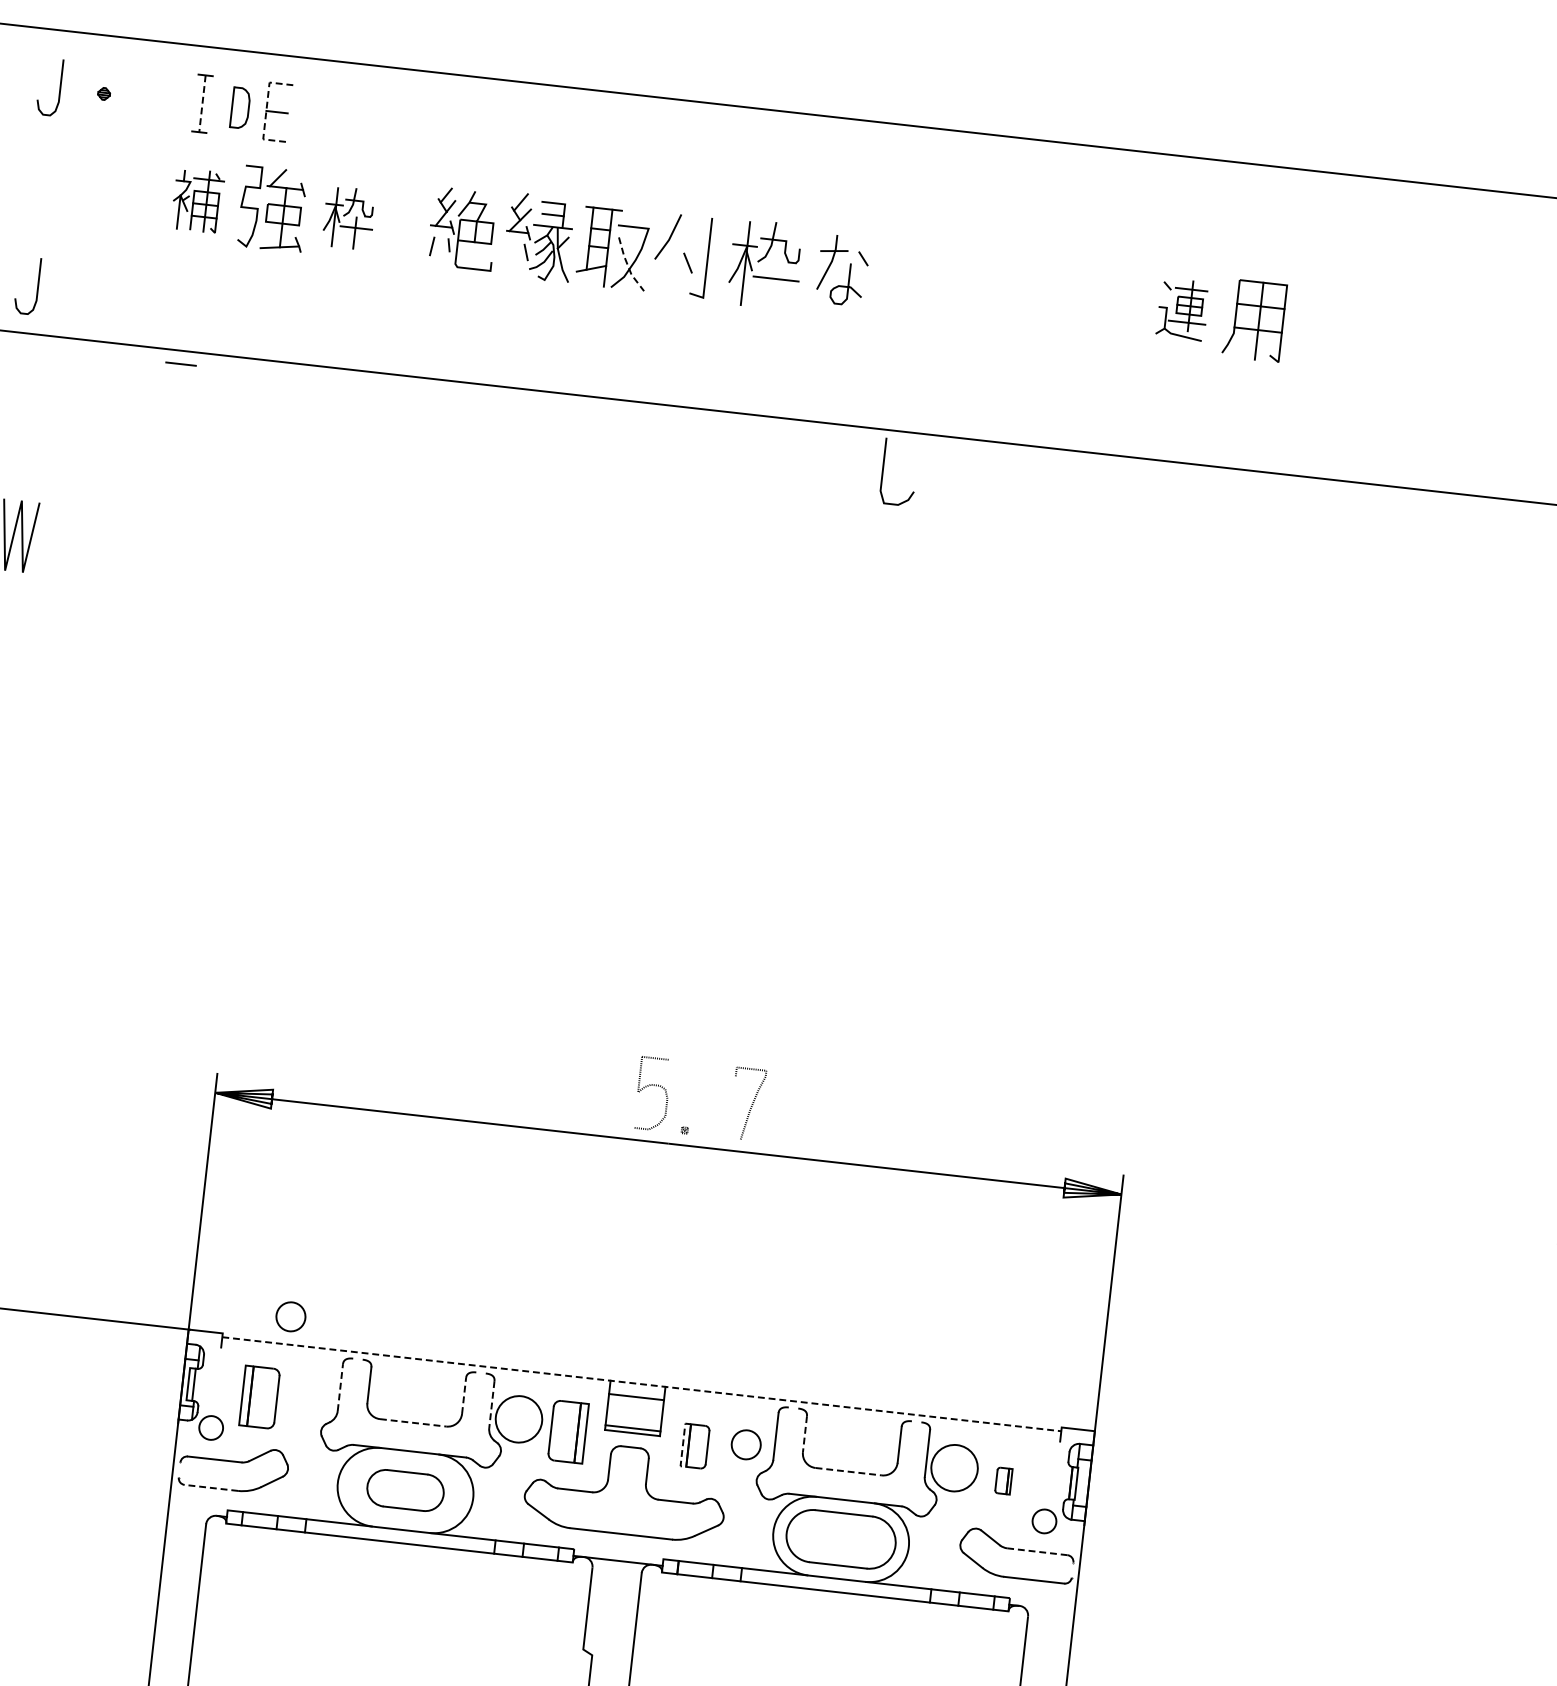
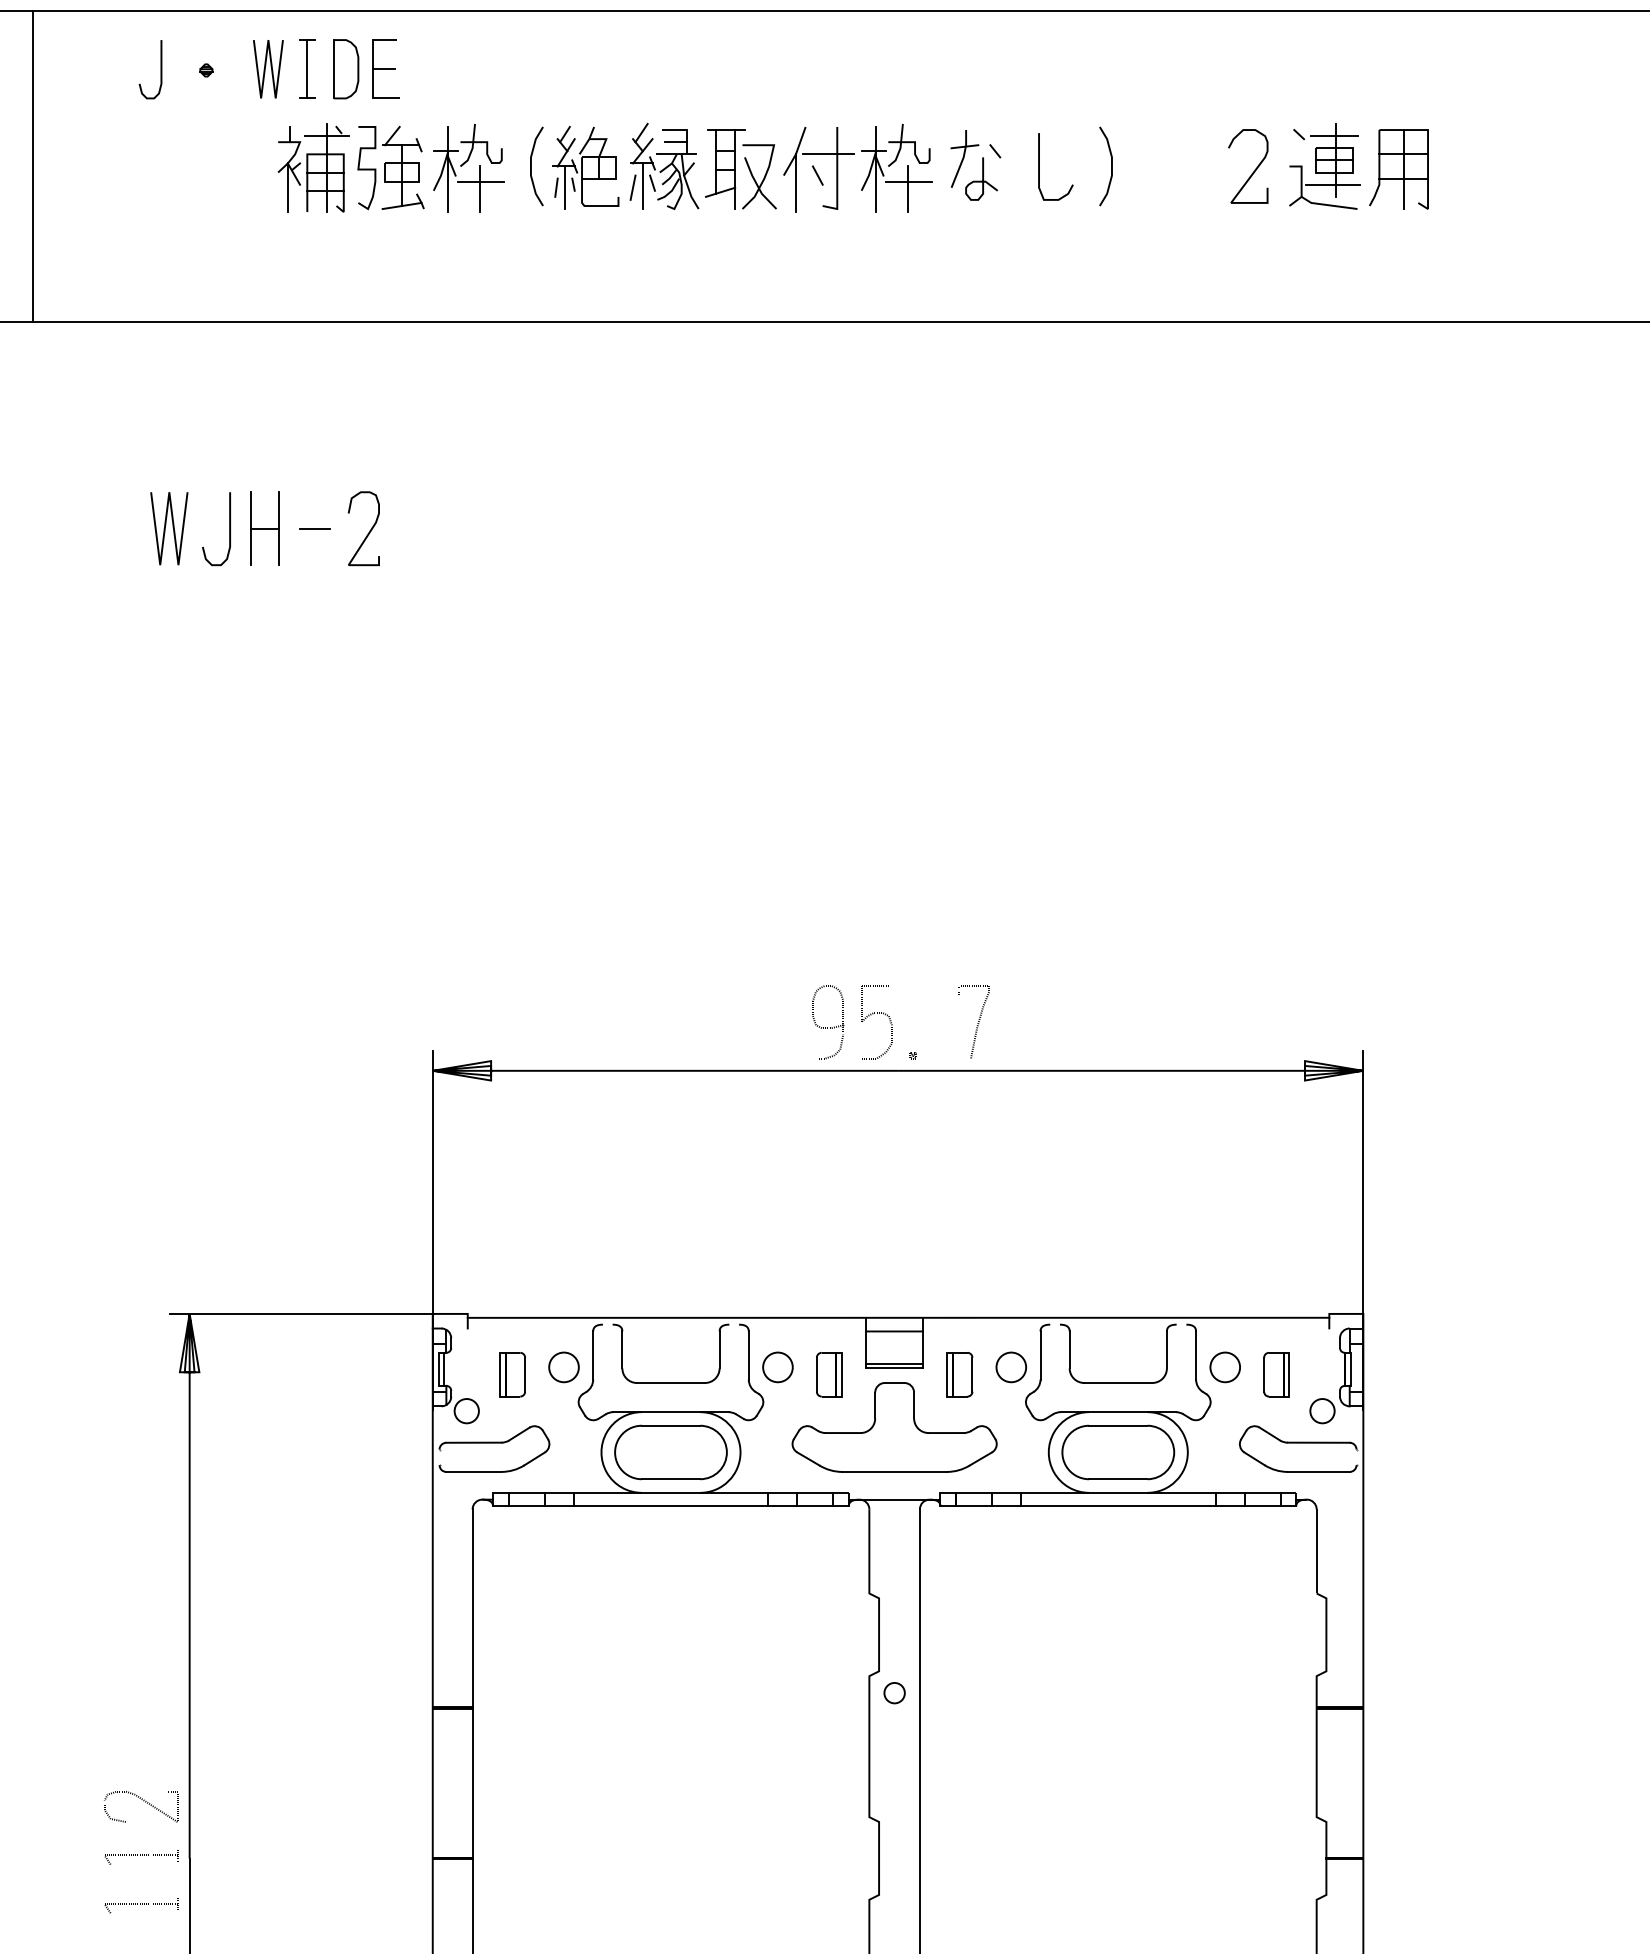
line: (161, 99) -> (265, 69), added
line: (202, 104) -> (307, 69), dashed -> solid
part: (240, 108) -> (346, 69), size x1.43
line: (265, 112) -> (372, 70), dashed -> solid
part: (197, 200) -> (313, 167), size x1.43
part: (348, 218) -> (468, 168), size x1.43
curve: (410, 222) -> (531, 166), added
line: (700, 243) -> (828, 154), added
line: (440, 247) -> (565, 187), added
line: (506, 254) -> (632, 187), added
line: (516, 254) -> (642, 186), added
line: (628, 267) -> (757, 186), dashed -> solid
line: (665, 268) -> (795, 183), added
curve: (37, 286) -> (160, 273), removed
line: (773, 286) -> (907, 189), added
curve: (974, 286) -> (1111, 166), added
curve: (1113, 304) -> (1254, 169), added
part: (1182, 309) -> (1324, 166), size x1.43
line: (180, 363) -> (314, 528), moved
curve: (883, 470) -> (1039, 166), moved
curve: (76, 543) -> (229, 529), added
part: (110, 546) -> (264, 528), added
curve: (212, 559) -> (369, 530), added
curve: (604, 1093) -> (827, 1027), added
circle: (290, 1316) -> (563, 1367), moved
line: (641, 1383) -> (898, 1317), dashed -> solid
line: (340, 1387) -> (593, 1355), dashed -> solid
line: (464, 1395) -> (719, 1349), dashed -> solid
part: (259, 1397) -> (512, 1374), size x0.71
line: (491, 1405) -> (748, 1356), dashed -> solid
circle: (518, 1419) -> (777, 1367), size x0.62
line: (413, 1422) -> (671, 1382), dashed -> solid
part: (568, 1431) -> (829, 1374), size x0.71
line: (804, 1434) -> (1069, 1350), dashed -> solid
line: (683, 1444) -> (947, 1374), dashed -> solid
circle: (954, 1468) -> (1225, 1367), size x0.62
line: (848, 1471) -> (1118, 1382), dashed -> solid
part: (1003, 1480) -> (1276, 1374), size x1.67
line: (211, 1487) -> (473, 1471), dashed -> solid
part: (405, 1490) -> (670, 1452), size x1.43
line: (1037, 1551) -> (1318, 1442), dashed -> solid

